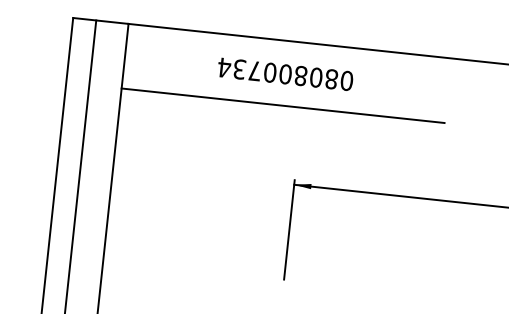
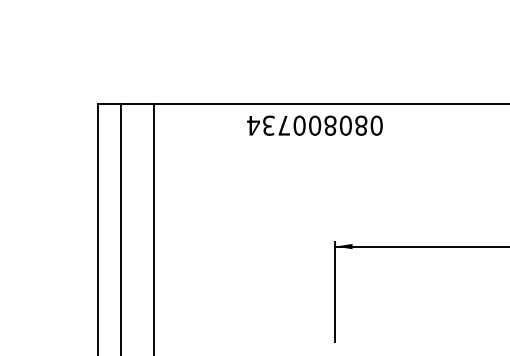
text: (285, 74) -> (314, 125), moved
line: (282, 106) -> (315, 169), removed

